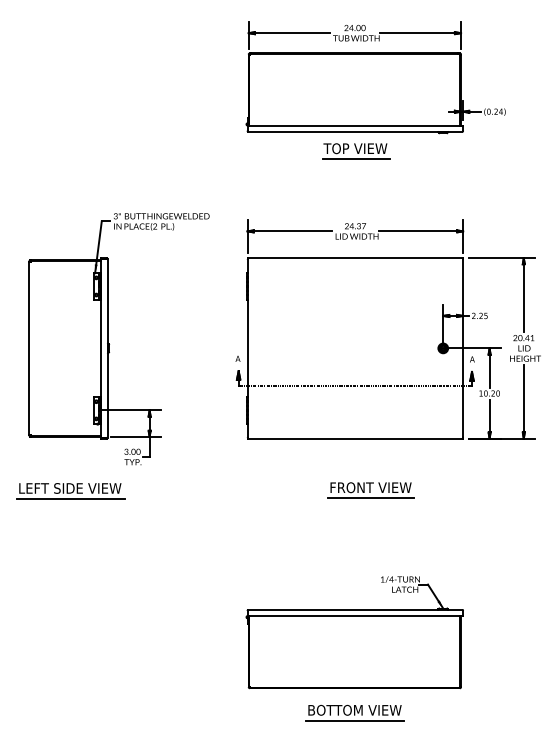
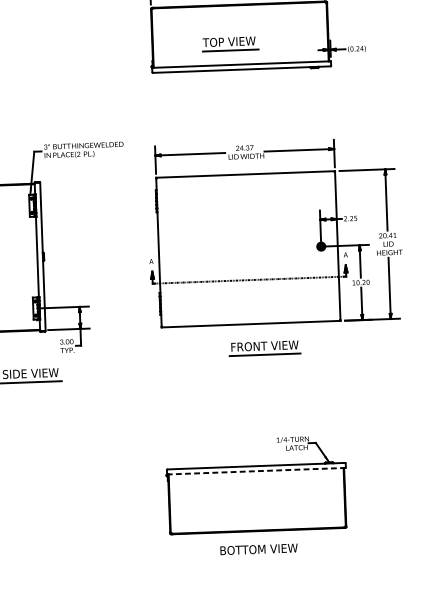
part: (356, 151) -> (230, 44), moved
part: (370, 490) -> (264, 348), moved
line: (355, 616) -> (256, 471), solid -> dashed
line: (354, 720) -> (258, 557), removed

